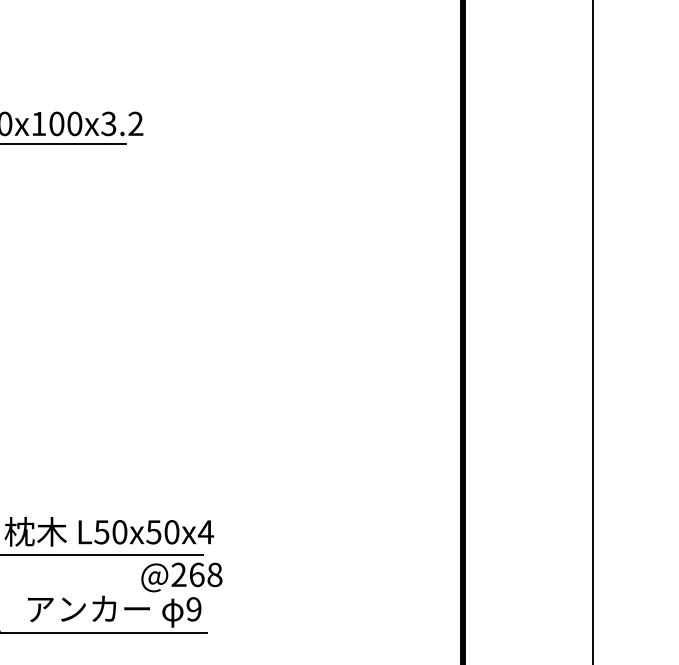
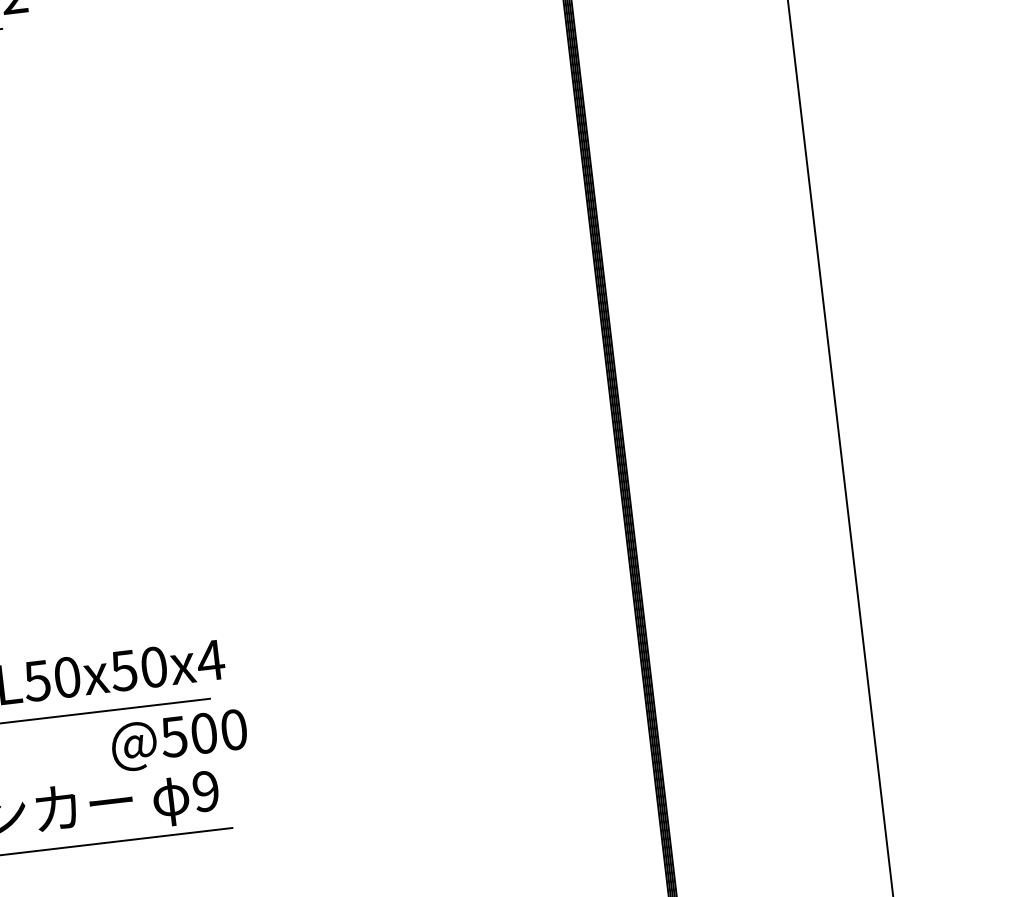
text: (196, 574) -> (203, 732), @268 -> @500

